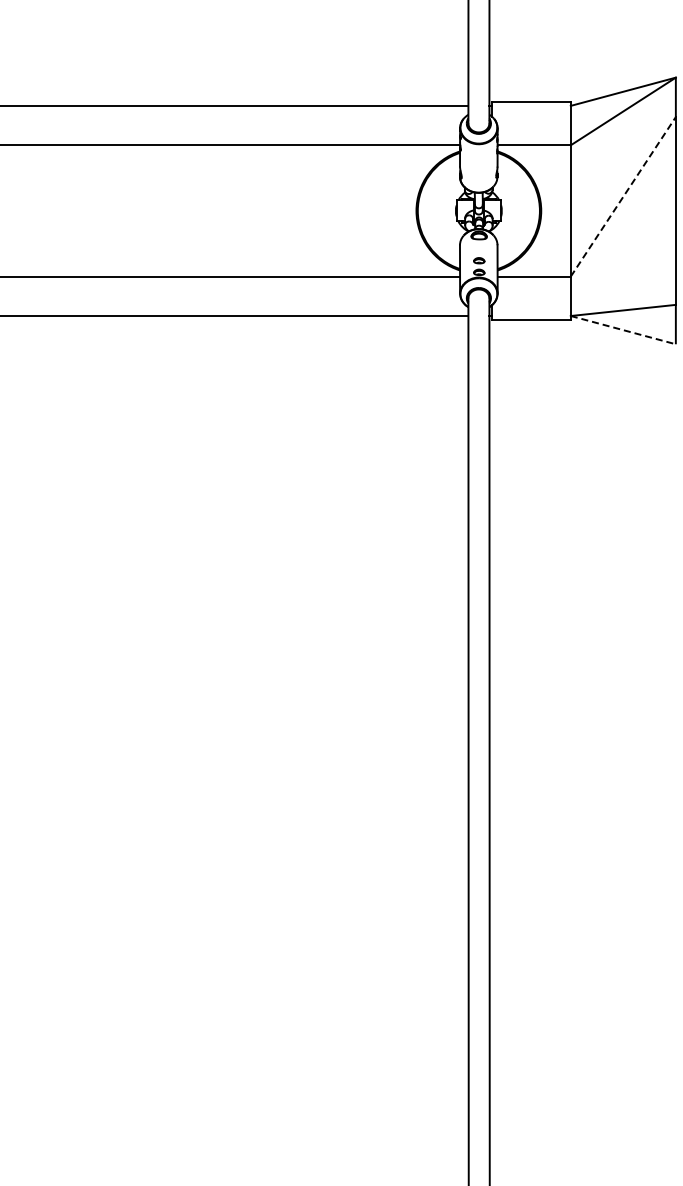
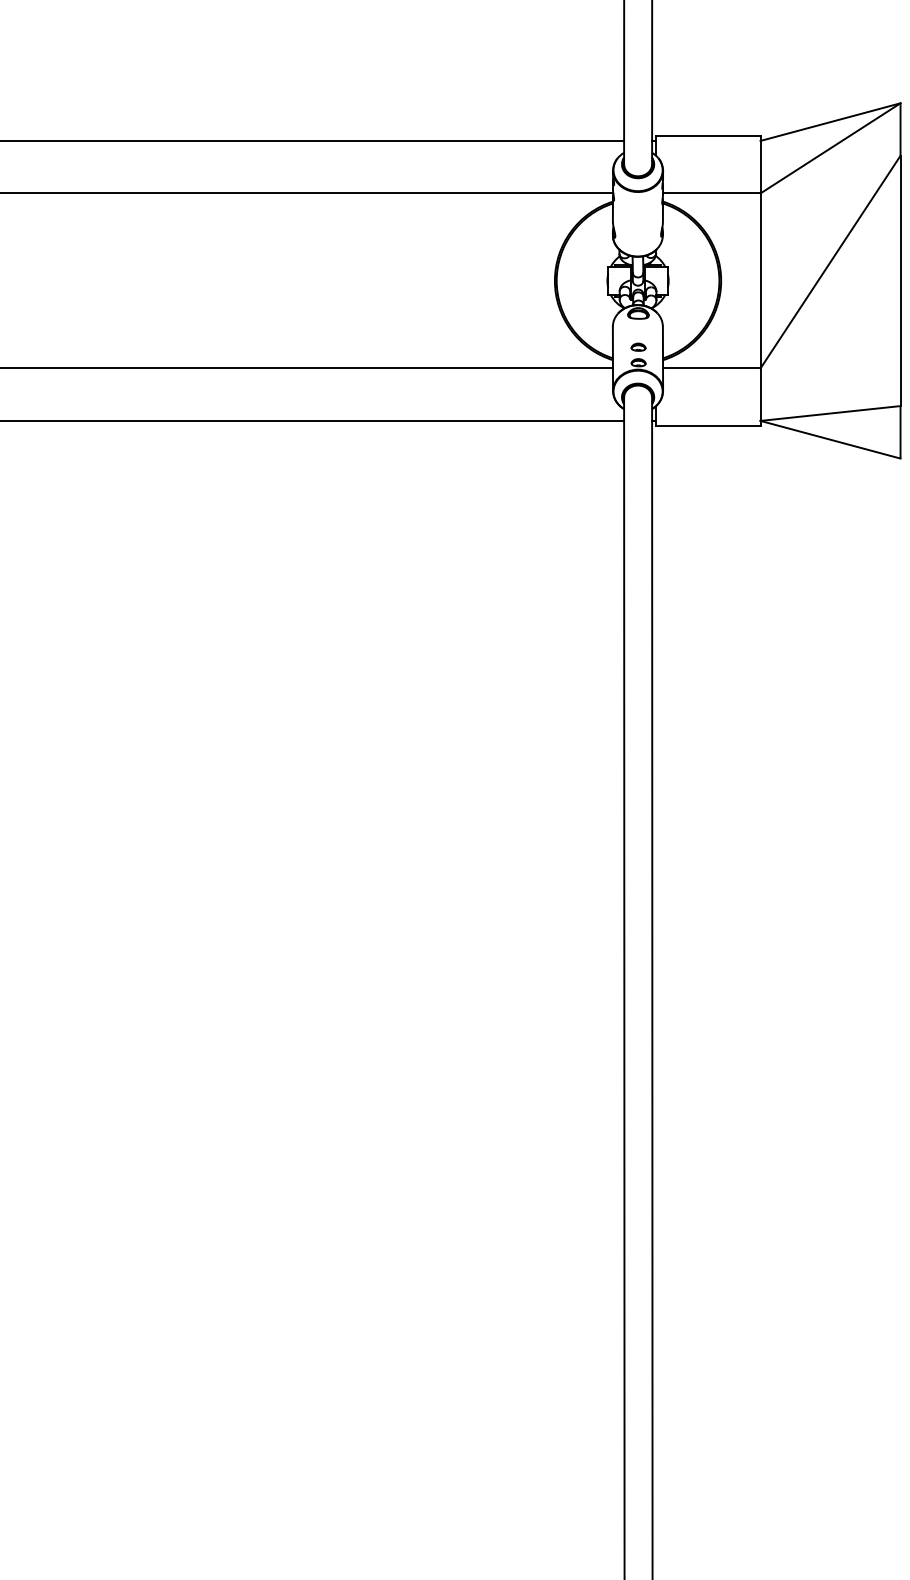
line: (623, 196) -> (830, 261), dashed -> solid
line: (623, 330) -> (830, 440), dashed -> solid

